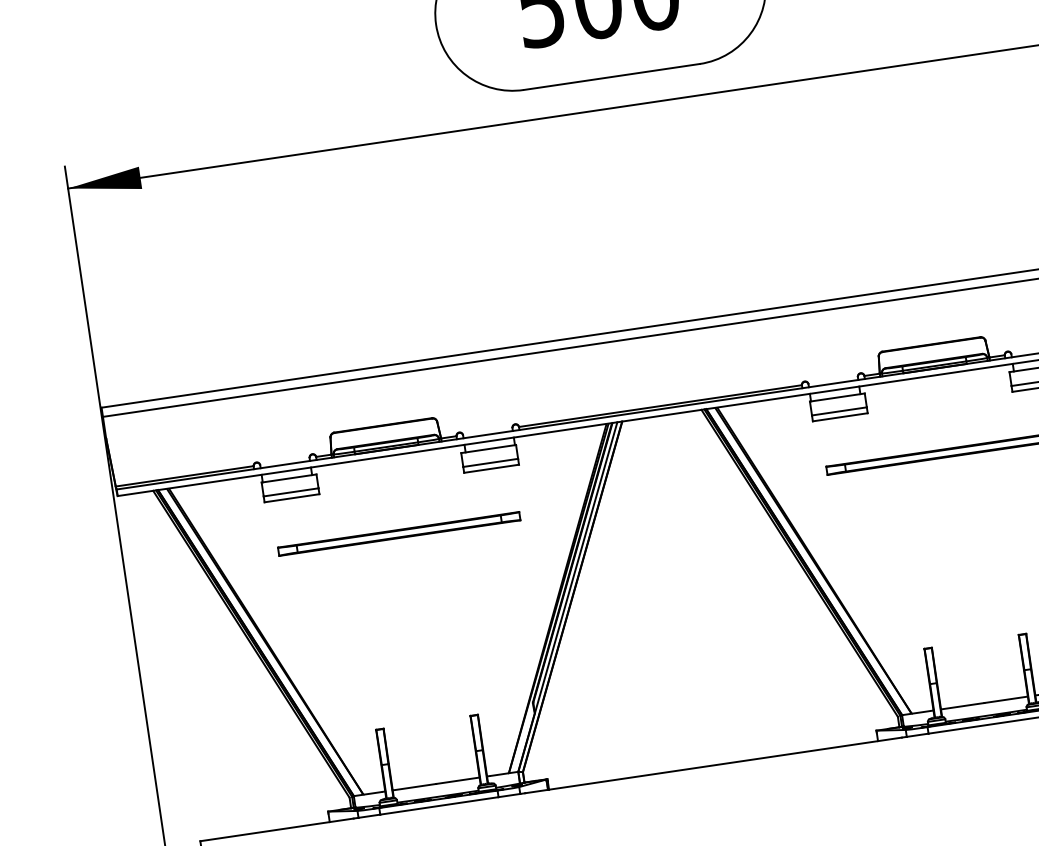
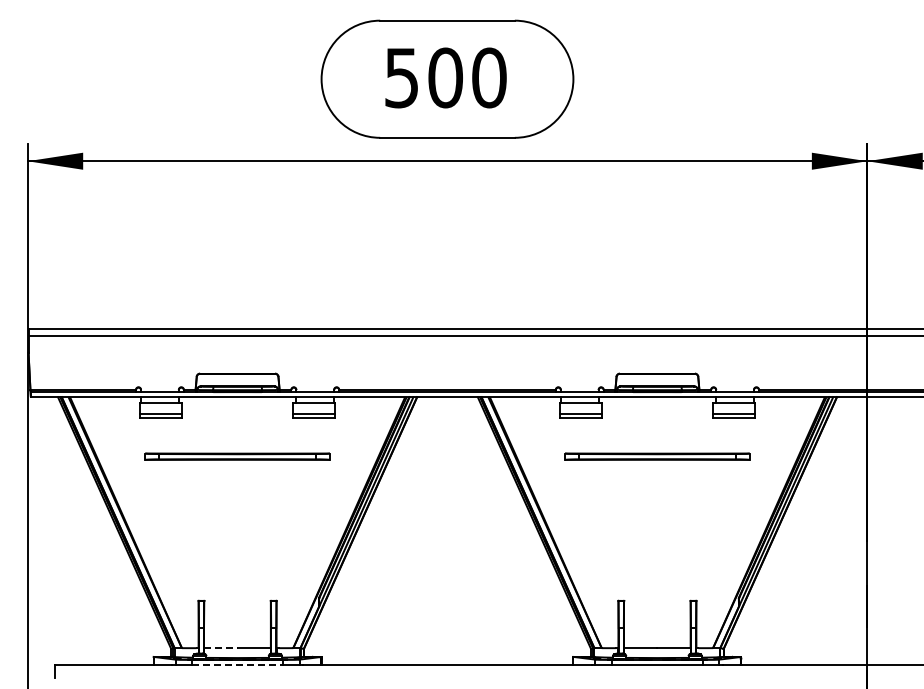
line: (413, 787) -> (220, 648), solid -> dashed
line: (440, 805) -> (238, 664), solid -> dashed

